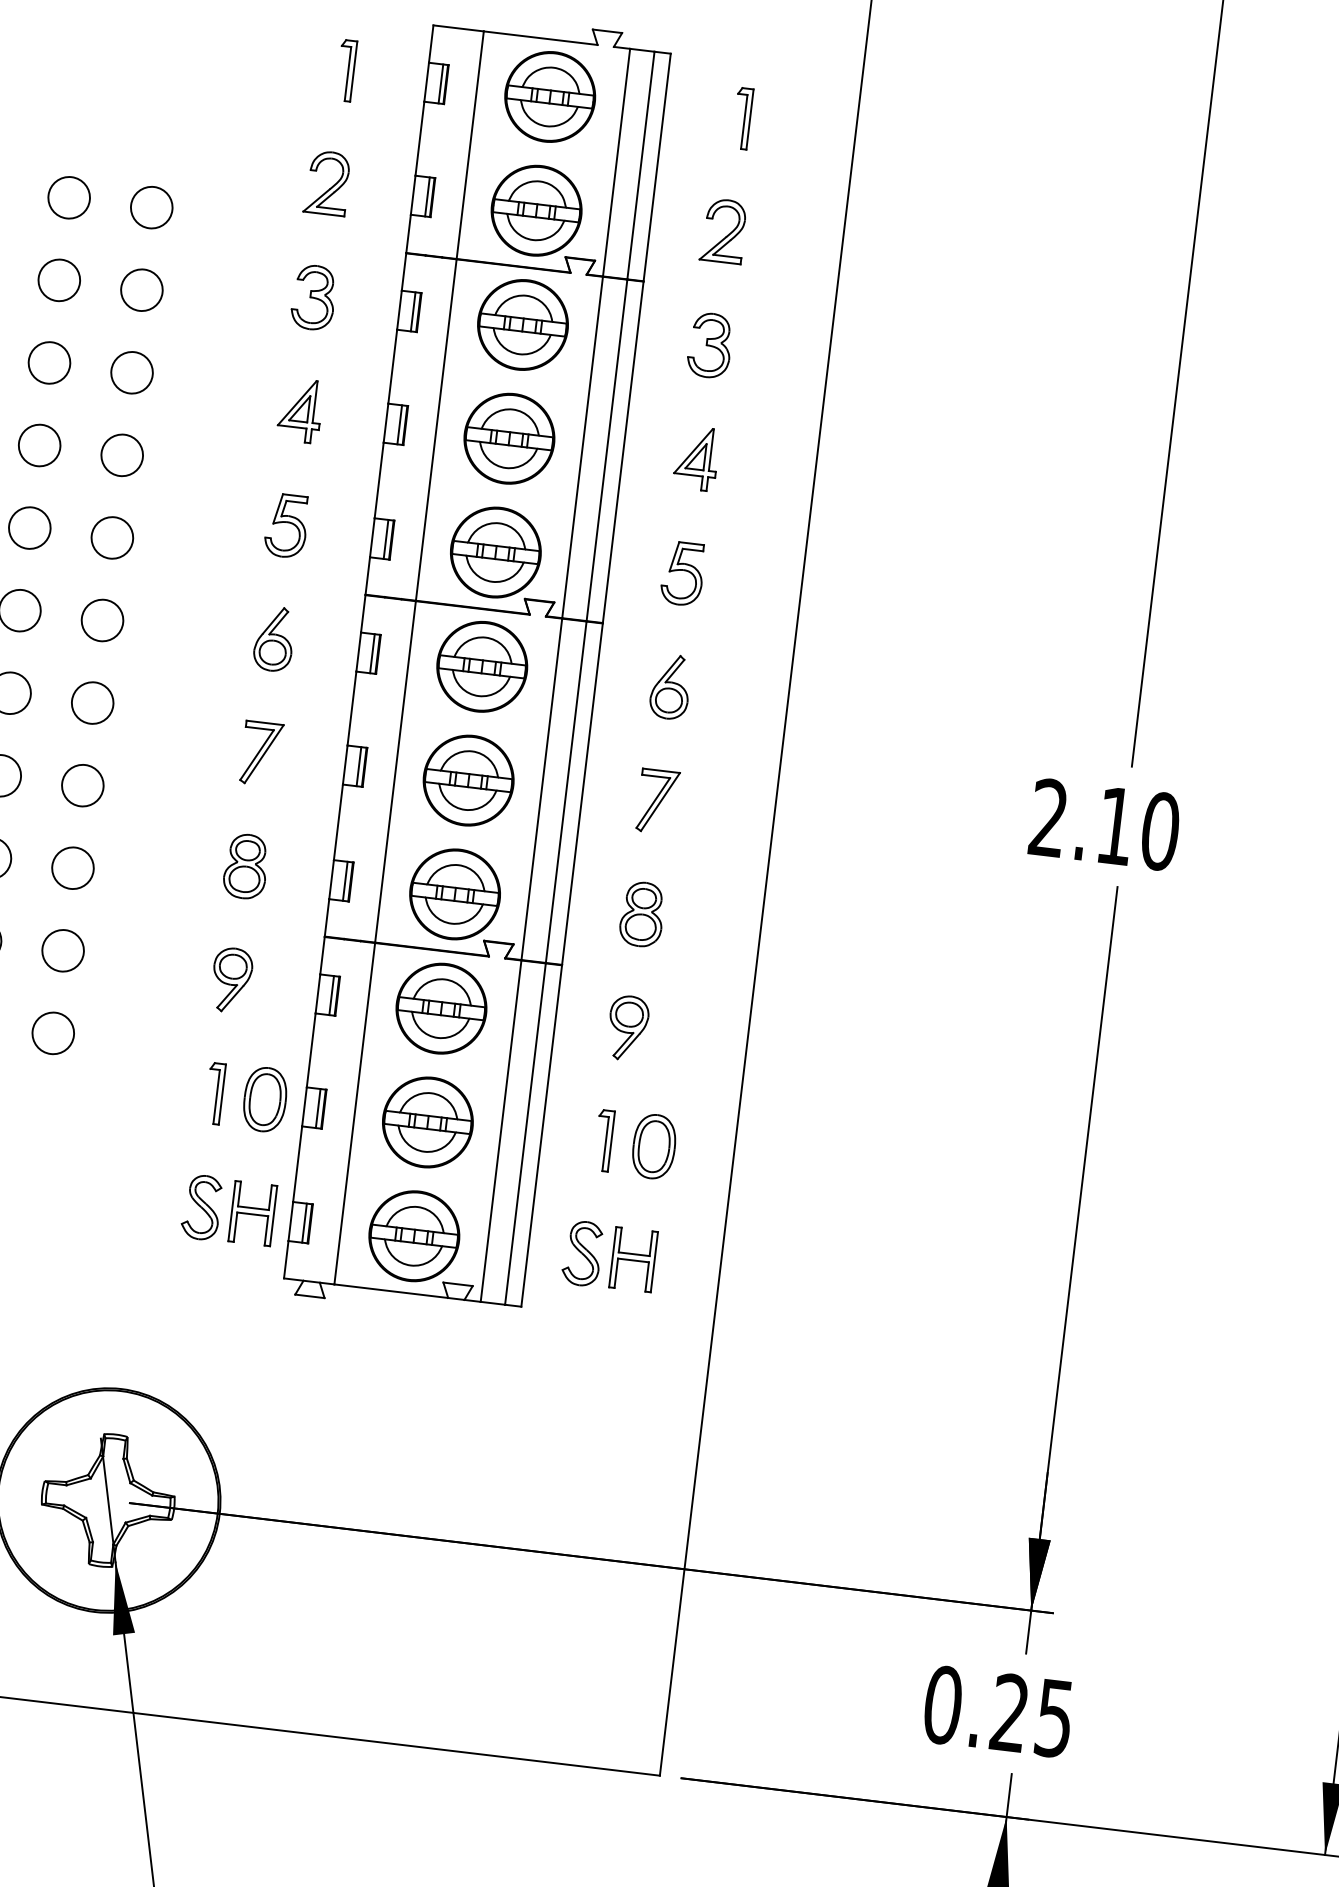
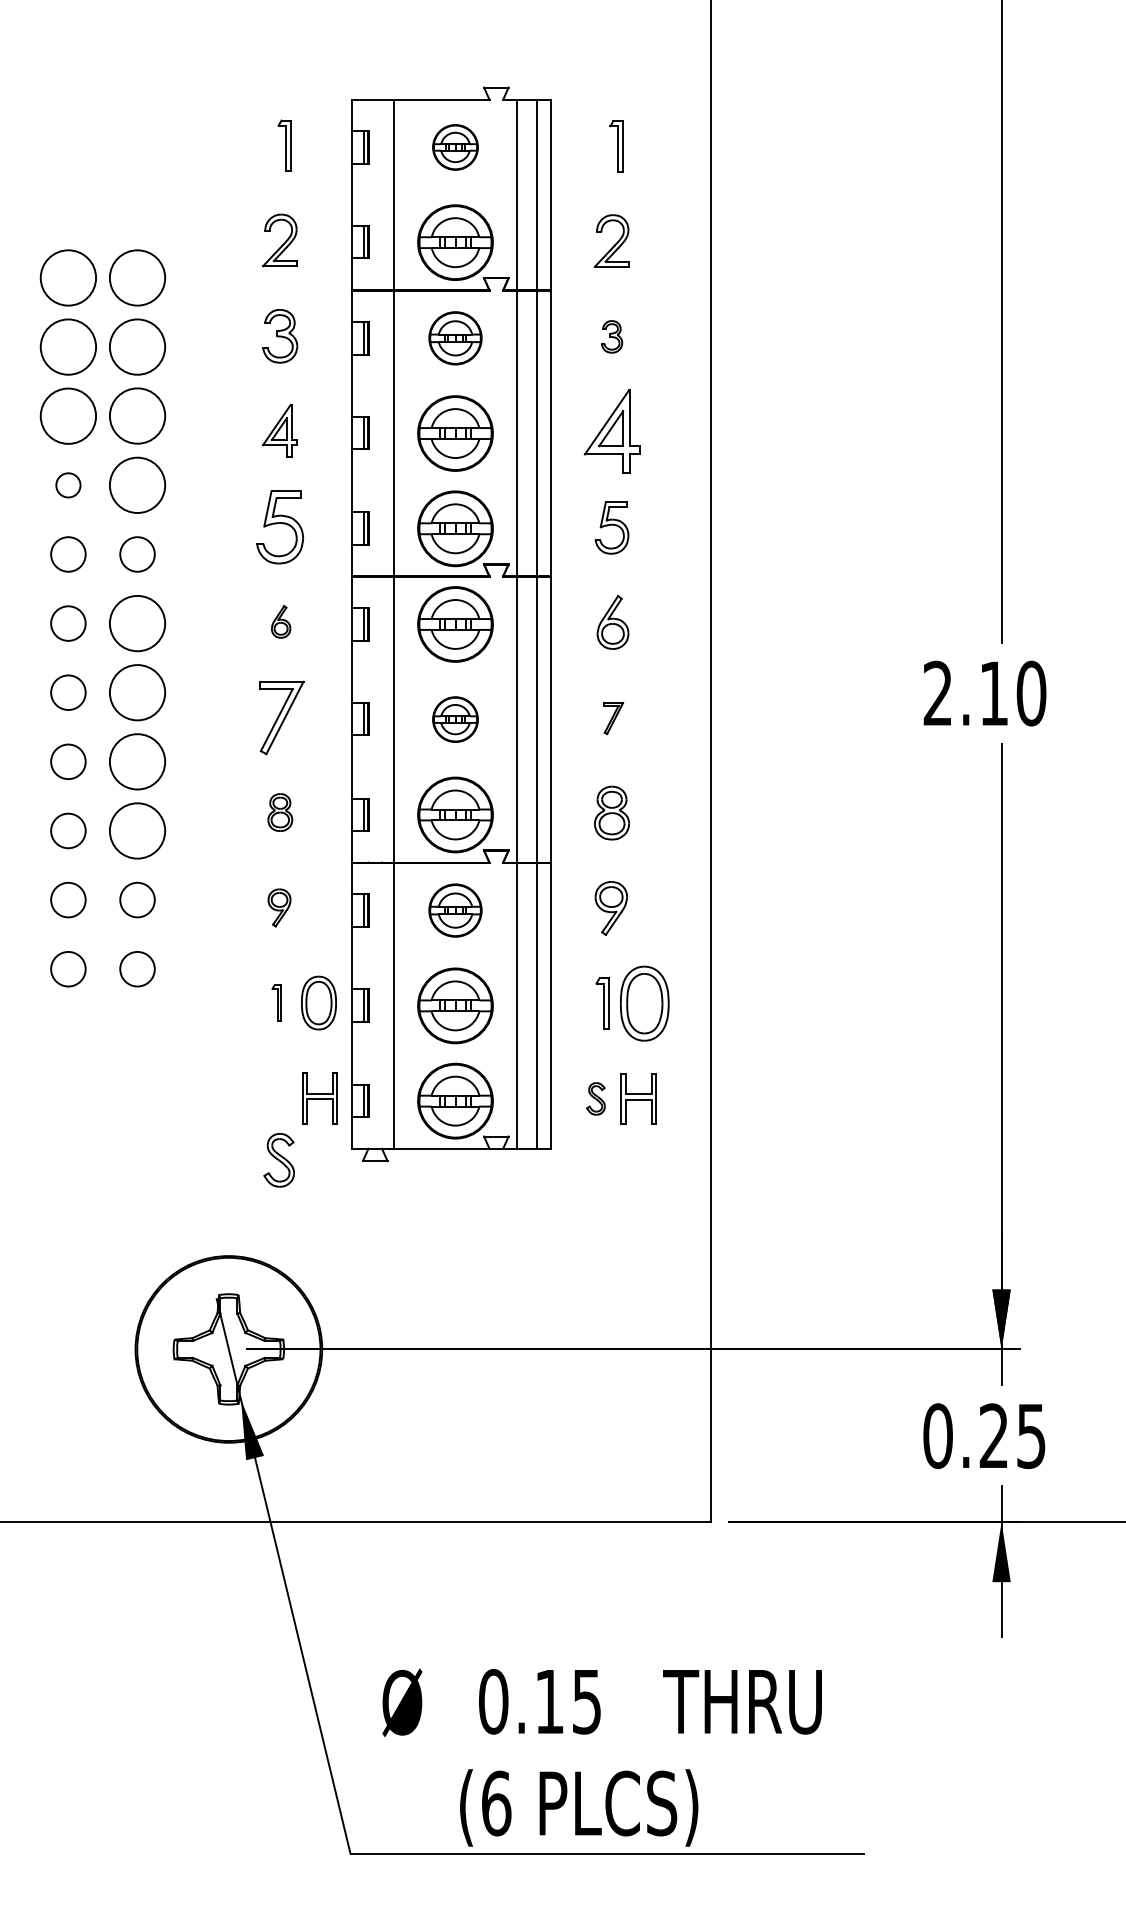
part: (550, 97) -> (455, 147), size x0.6
circle: (69, 197) -> (68, 277), size x1.6
circle: (151, 207) -> (137, 277), size x1.6
circle: (59, 279) -> (68, 346), size x1.6
circle: (141, 289) -> (137, 346), size x1.6
part: (522, 325) -> (455, 338), size x0.7
part: (709, 345) -> (611, 336), size x0.6
circle: (49, 362) -> (68, 415), size x1.6
circle: (131, 373) -> (137, 416), size x1.6
circle: (39, 445) -> (68, 485), size x0.7
circle: (122, 455) -> (137, 485), size x1.6
part: (696, 457) -> (611, 430), size x1.6
part: (286, 526) -> (280, 527), size x1.4
circle: (102, 620) -> (137, 623), size x1.6
part: (273, 638) -> (280, 621), size x0.6
circle: (92, 702) -> (137, 692), size x1.6
part: (261, 753) -> (281, 717), size x1.4
part: (468, 780) -> (455, 719), size x0.6
circle: (82, 785) -> (137, 761), size x1.6
part: (657, 801) -> (613, 718), size x0.6
part: (246, 866) -> (280, 812), size x0.7
circle: (73, 867) -> (137, 830), size x1.6
part: (231, 979) -> (279, 907), size x0.7
part: (441, 1008) -> (455, 910), size x0.7
part: (214, 1092) -> (276, 1002), size x0.7
part: (654, 1146) -> (644, 1003), size x1.4
part: (200, 1207) -> (278, 1160), moved
part: (581, 1253) -> (595, 1098), size x0.6

